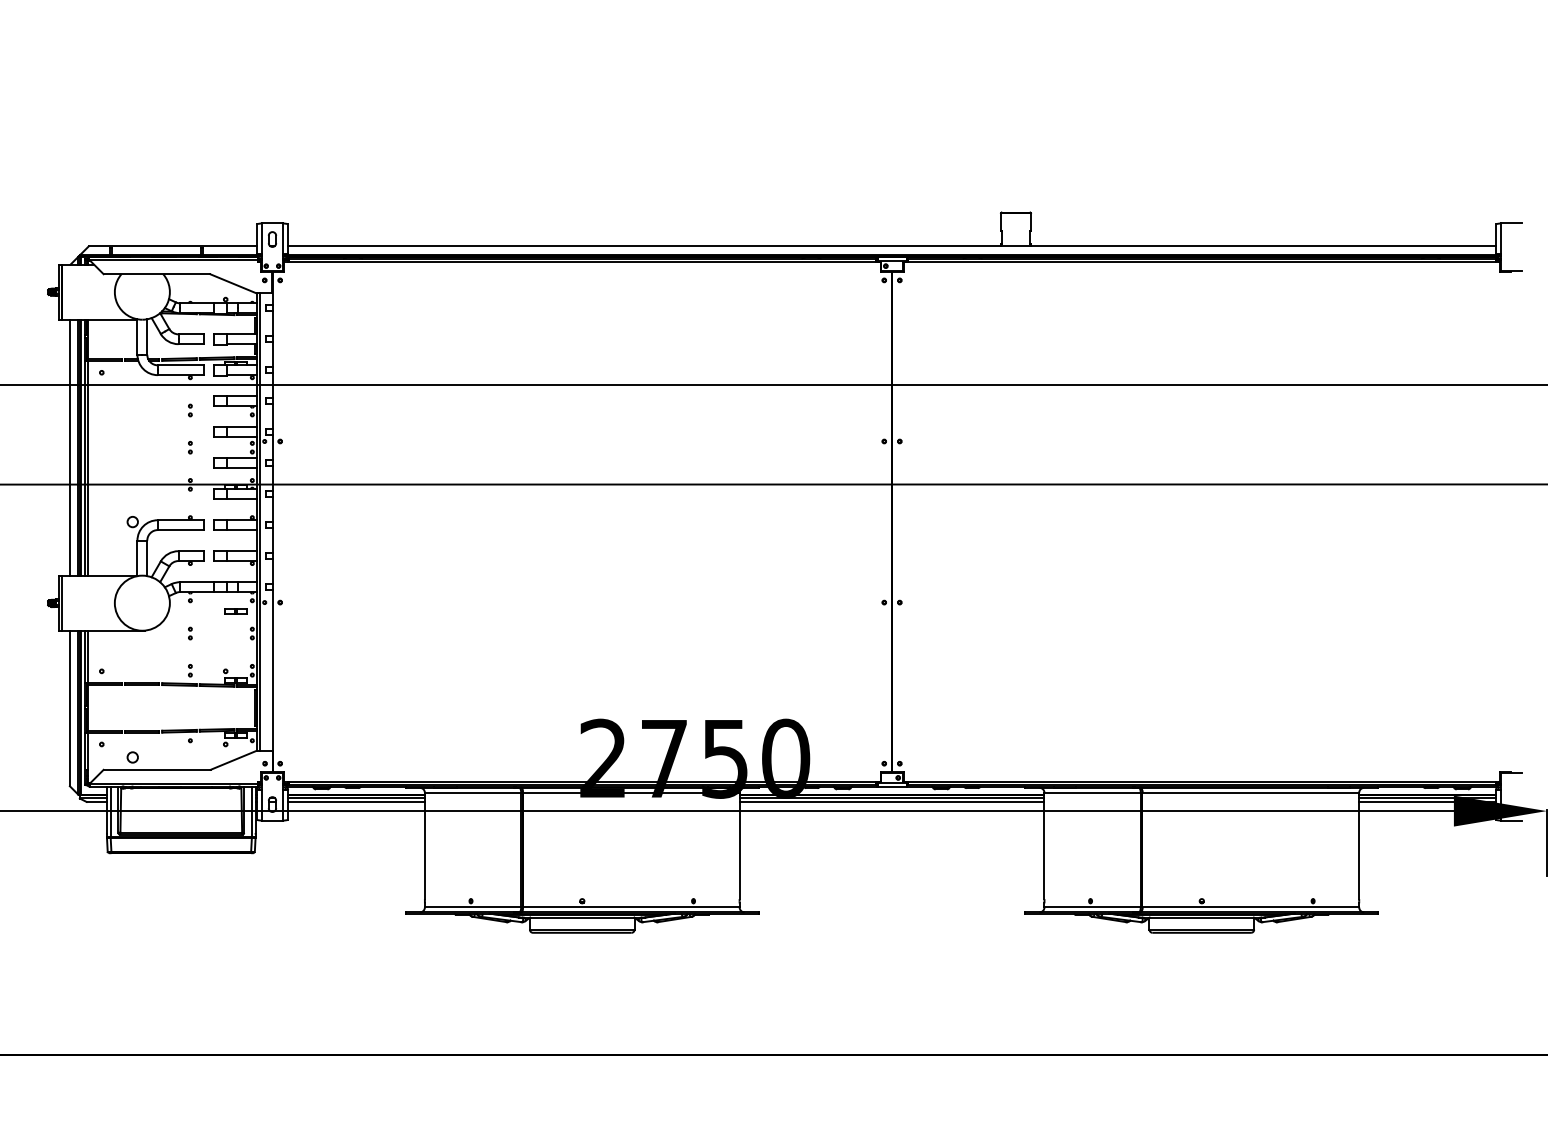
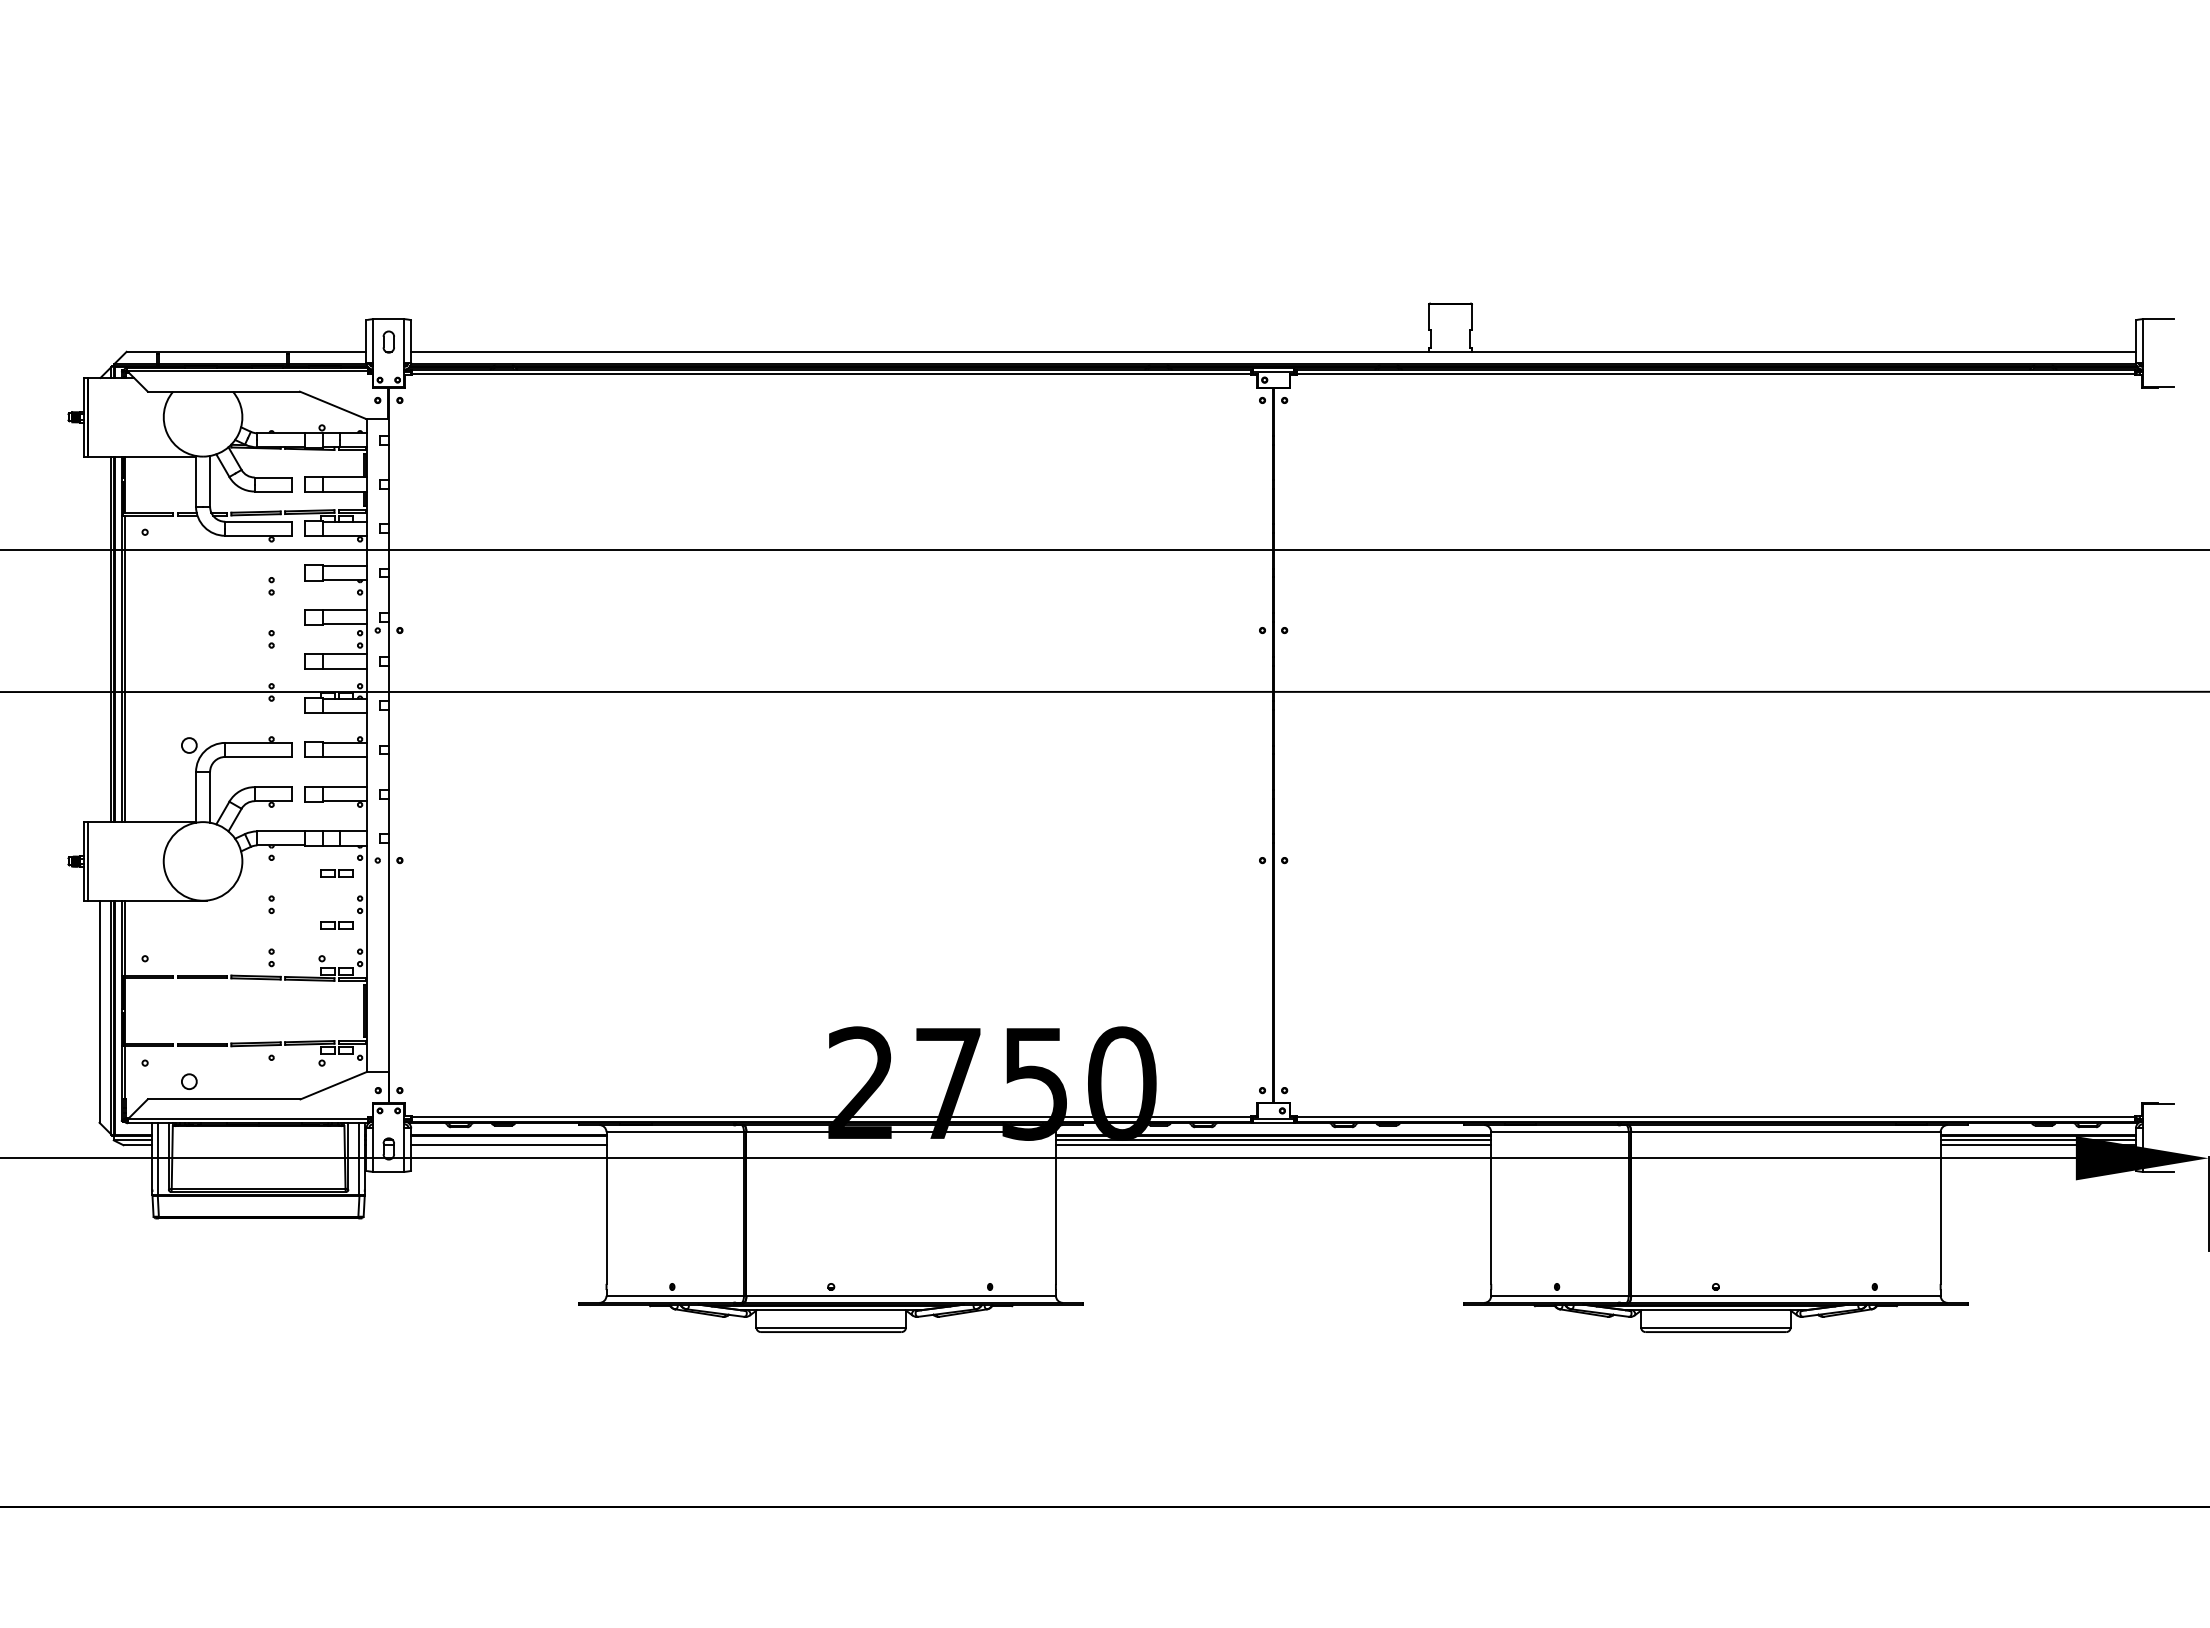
line: (69, 447) -> (99, 639), removed
line: (259, 522) -> (370, 745), removed
part: (235, 648) -> (336, 925), added
line: (356, 798) -> (508, 1140), removed

